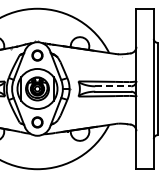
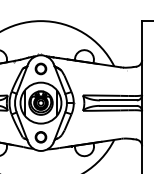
line: (113, 86) -> (118, 100), dashed -> solid

